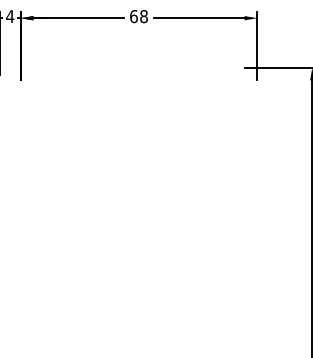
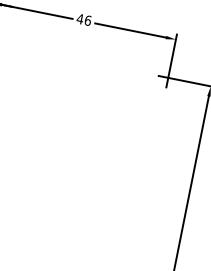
text: (138, 16) -> (83, 19), 68 -> 46

